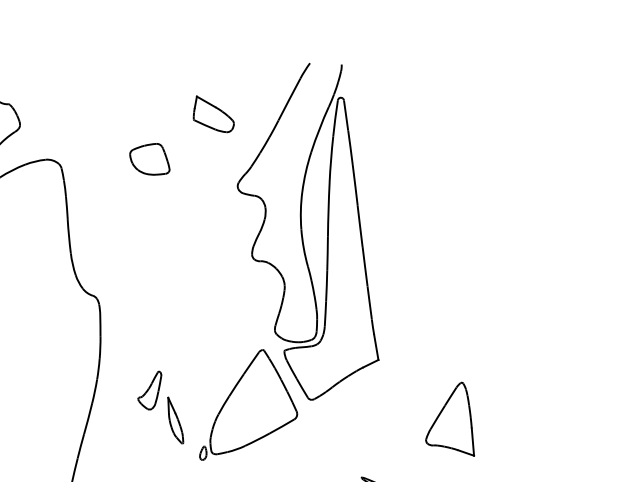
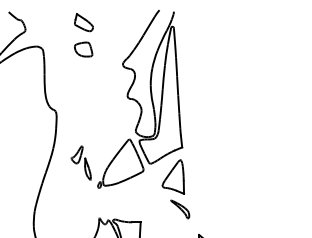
part: (212, 113) -> (83, 22), moved
part: (446, 419) -> (172, 176), moved

